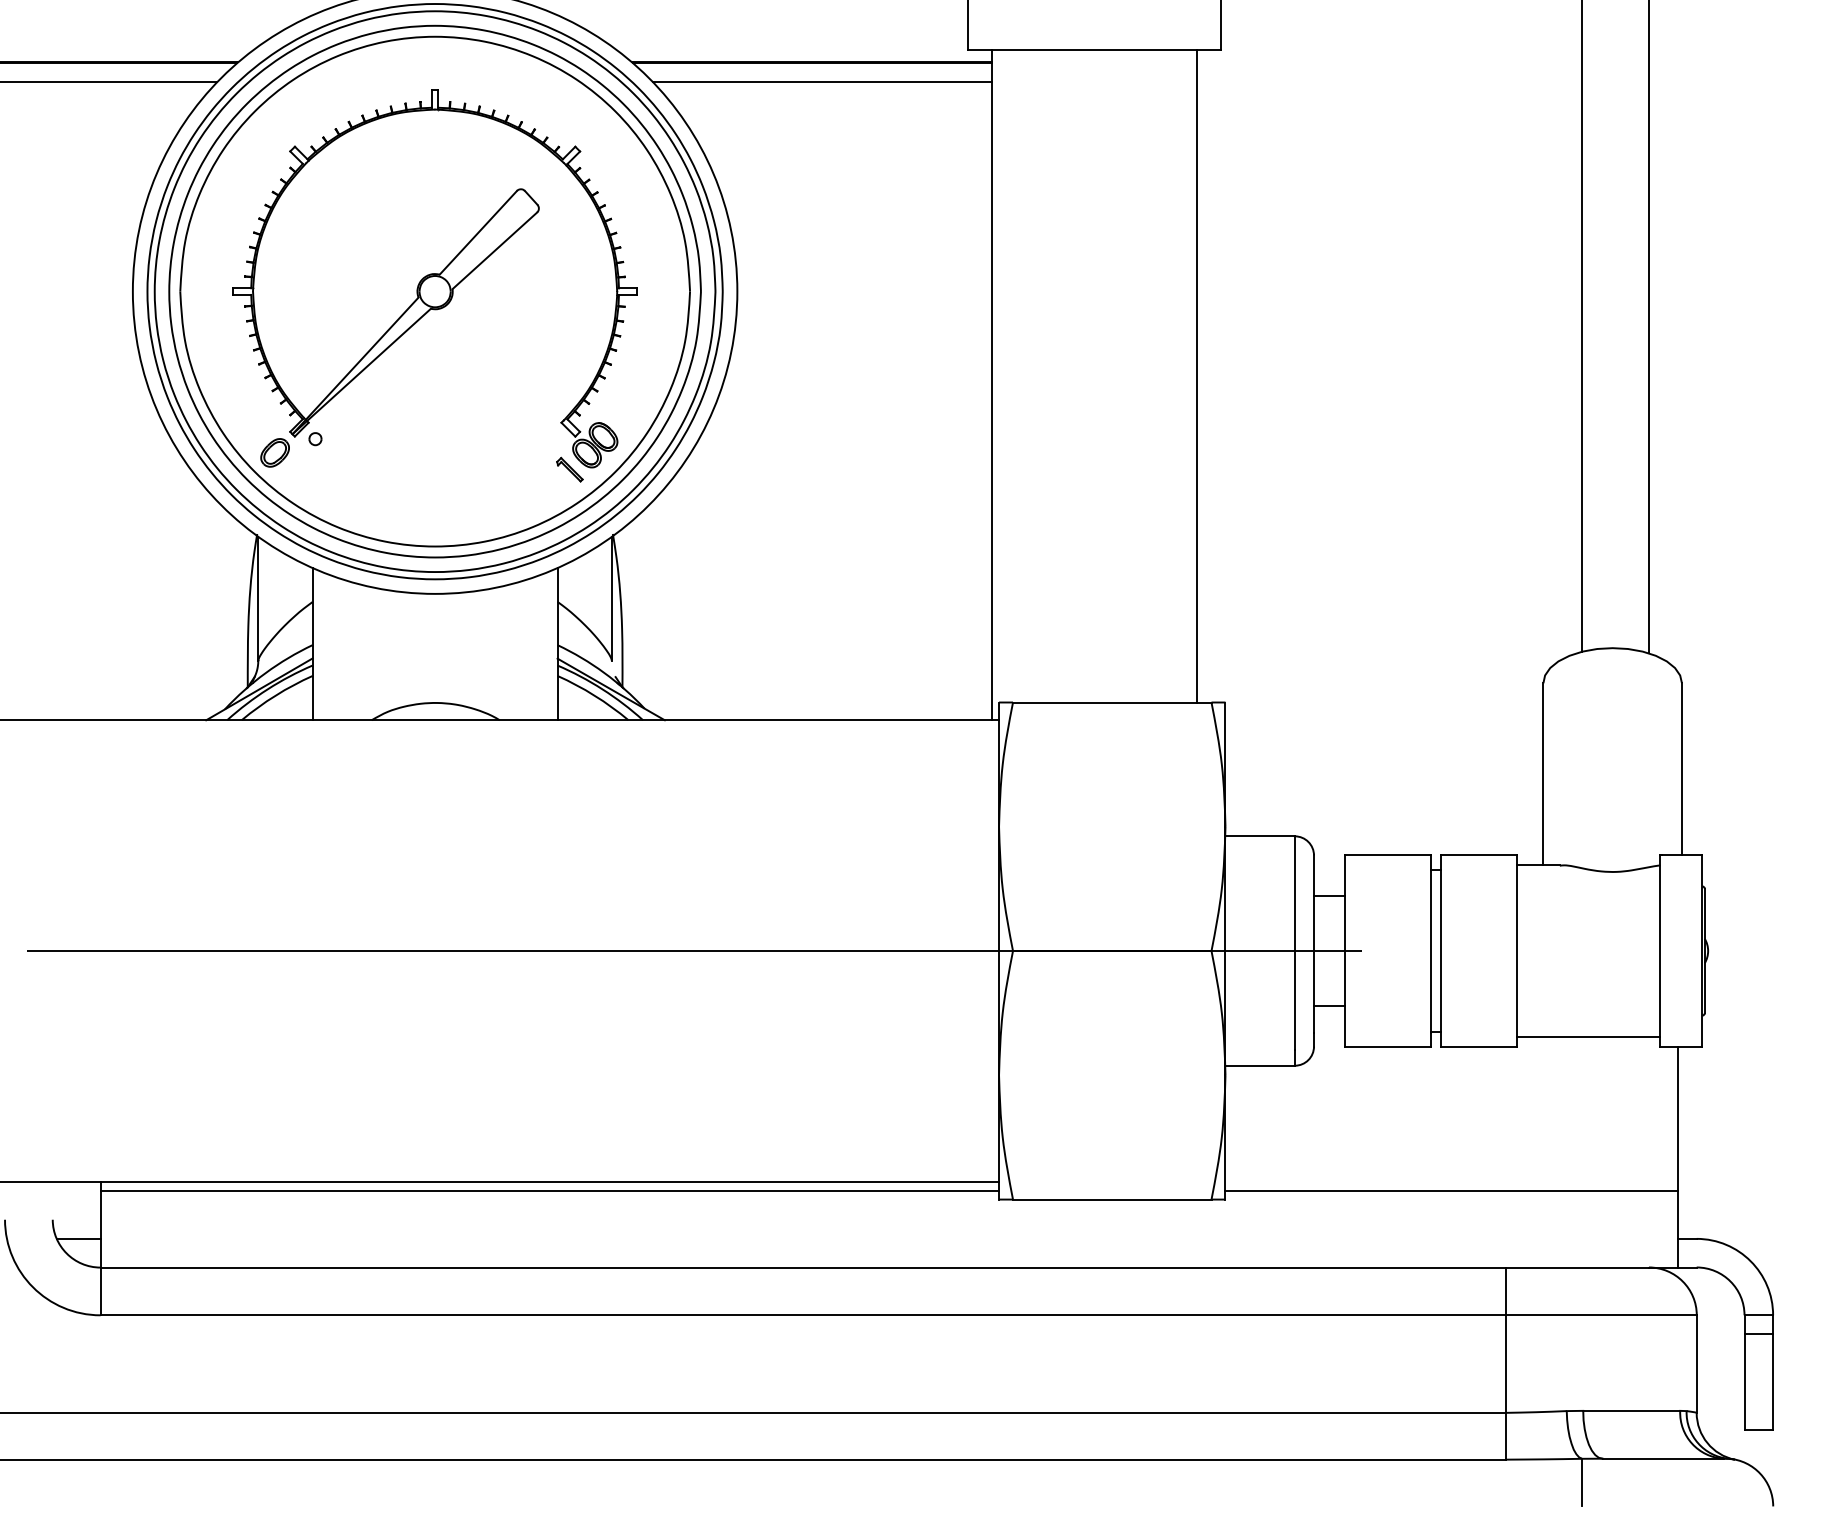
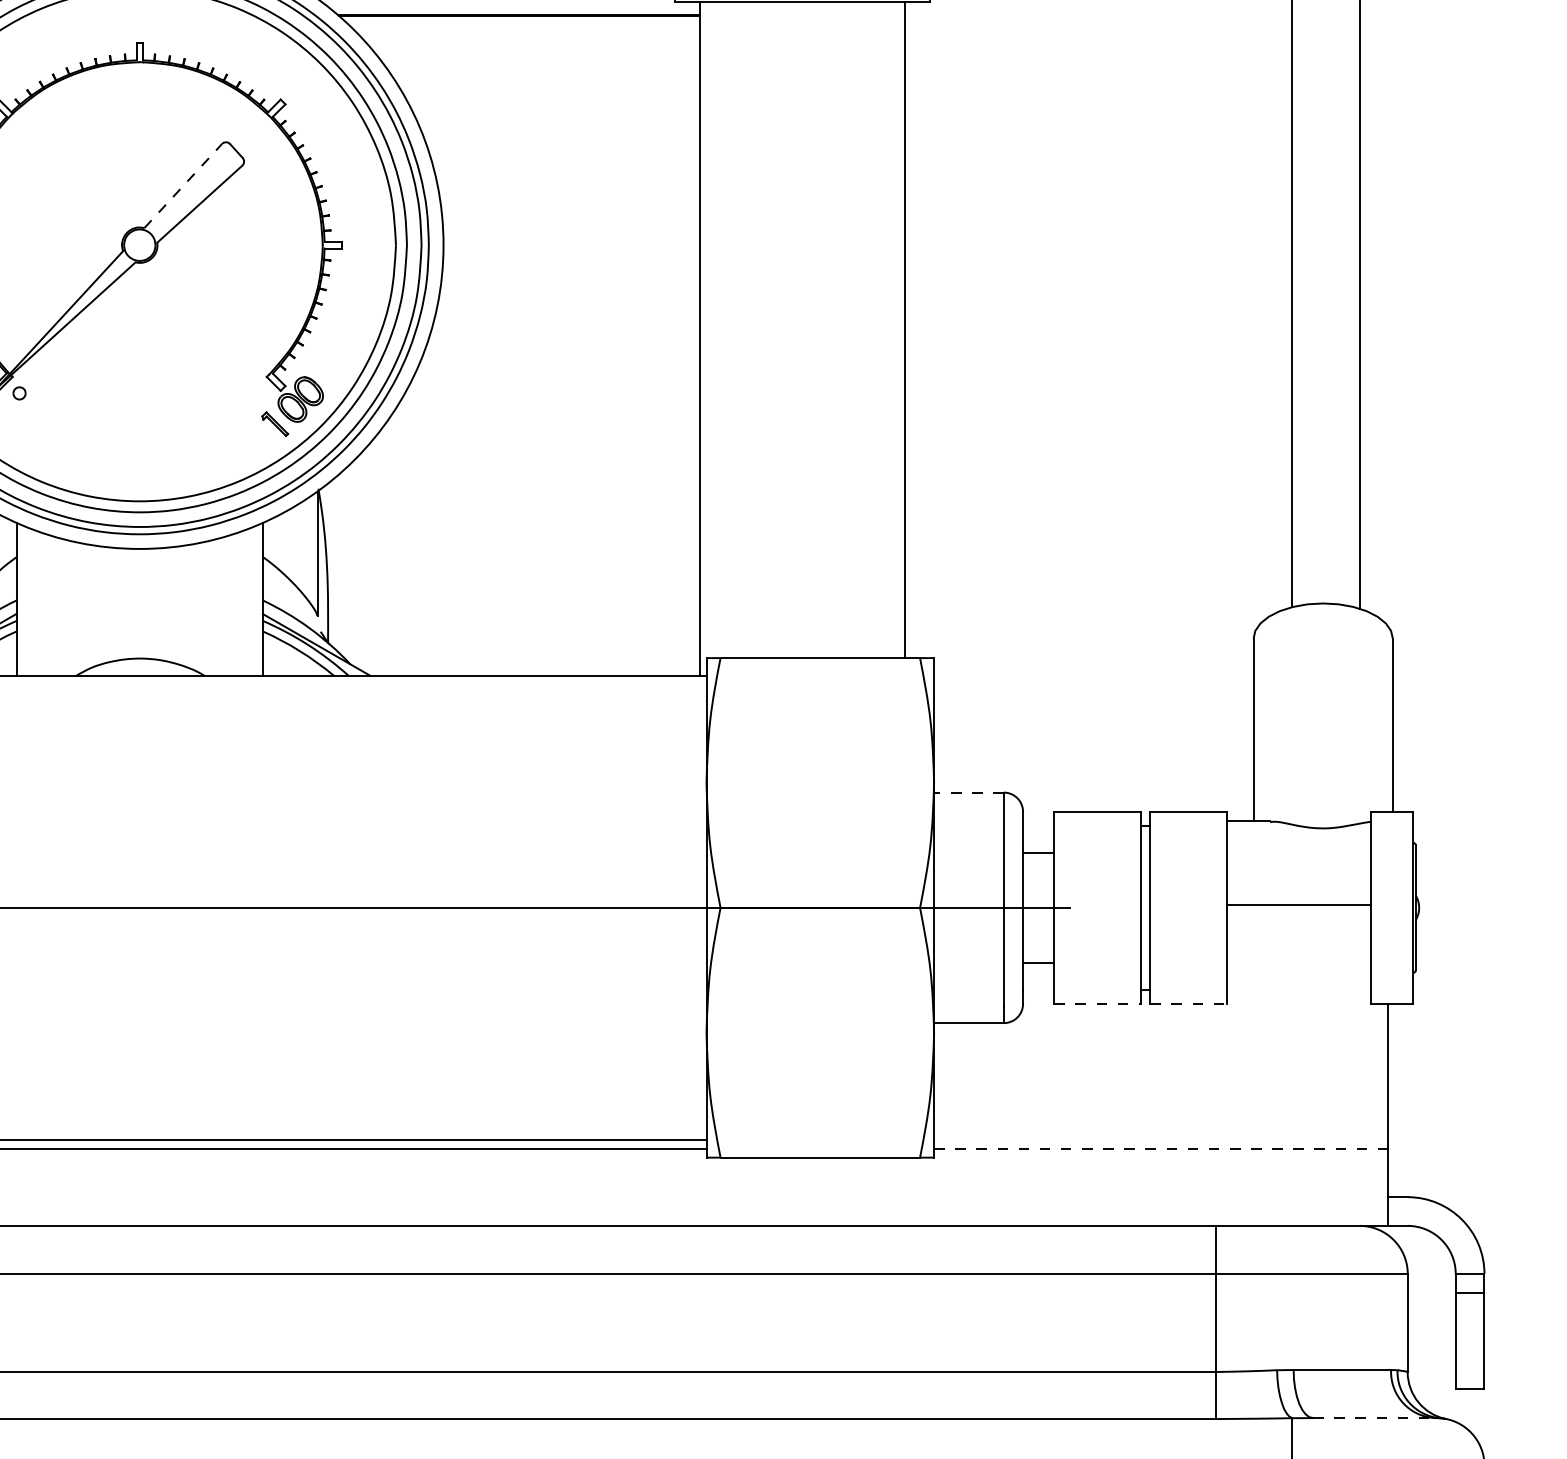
line: (822, 82) -> (529, 34), removed
line: (478, 232) -> (183, 185), solid -> dashed
line: (1260, 836) -> (969, 792), solid -> dashed
line: (1588, 1037) -> (1298, 905), moved
line: (1388, 1046) -> (1097, 1003), solid -> dashed
line: (1479, 1046) -> (1189, 1003), solid -> dashed
line: (1452, 1191) -> (1162, 1149), solid -> dashed
line: (1663, 1458) -> (1374, 1417), solid -> dashed

